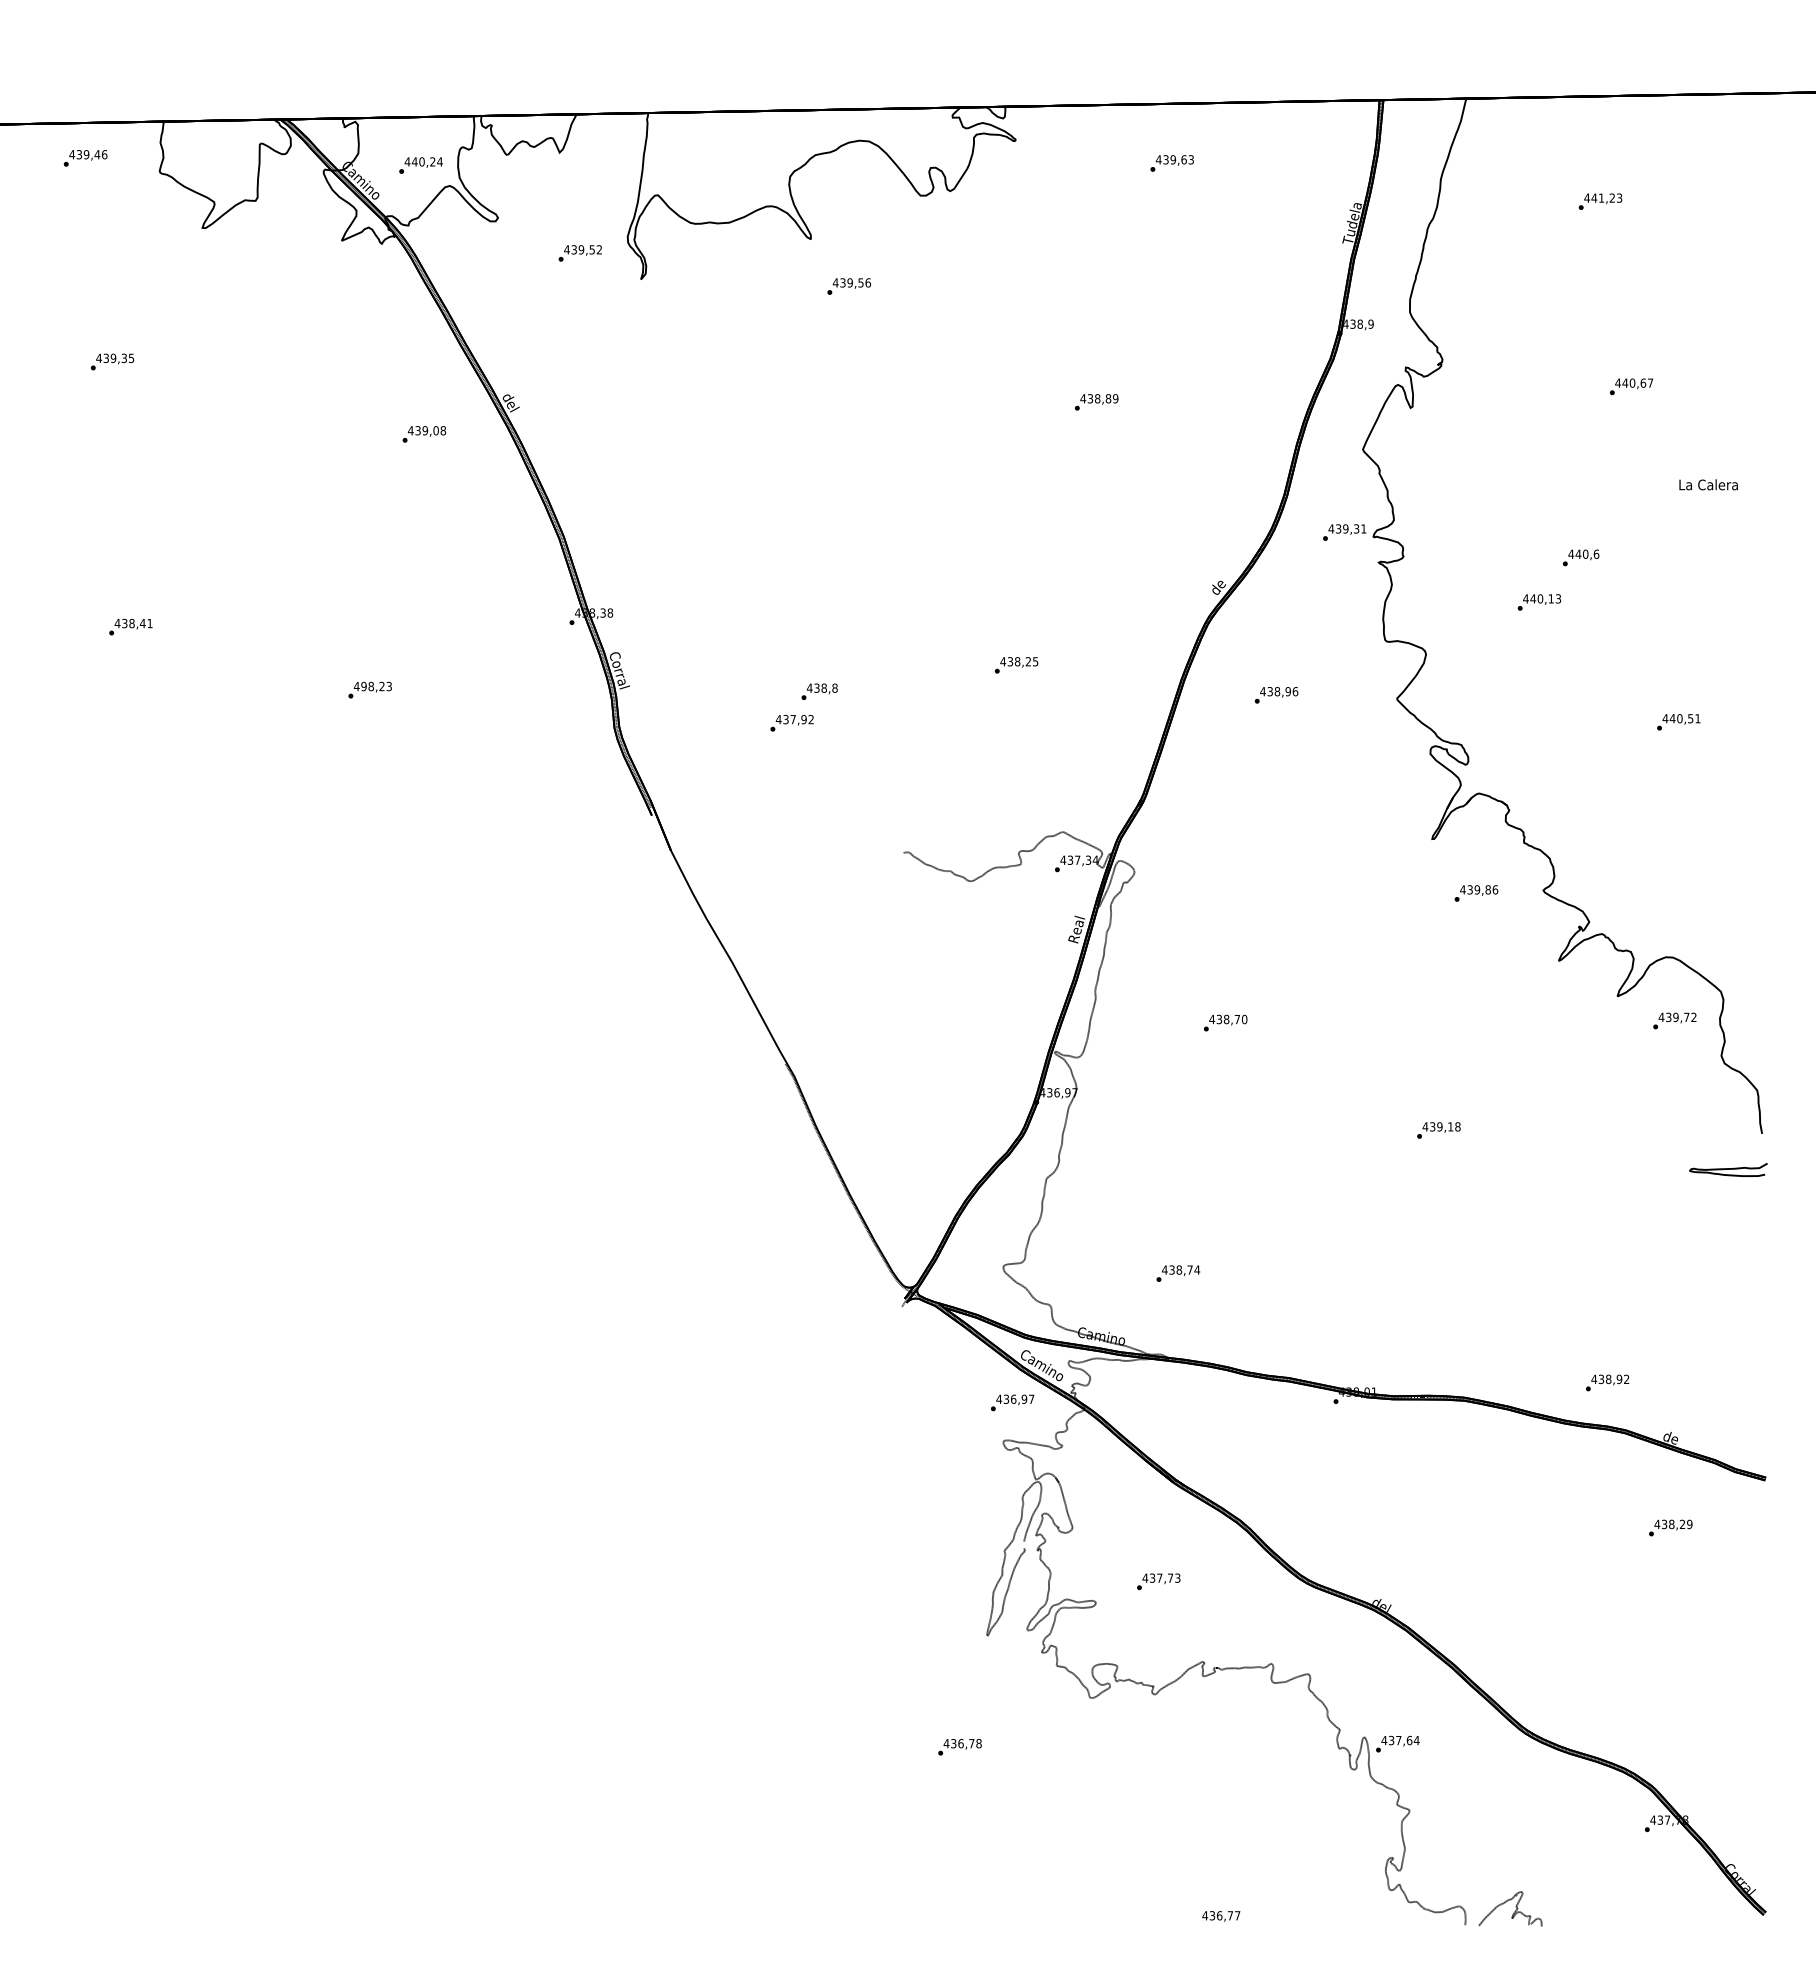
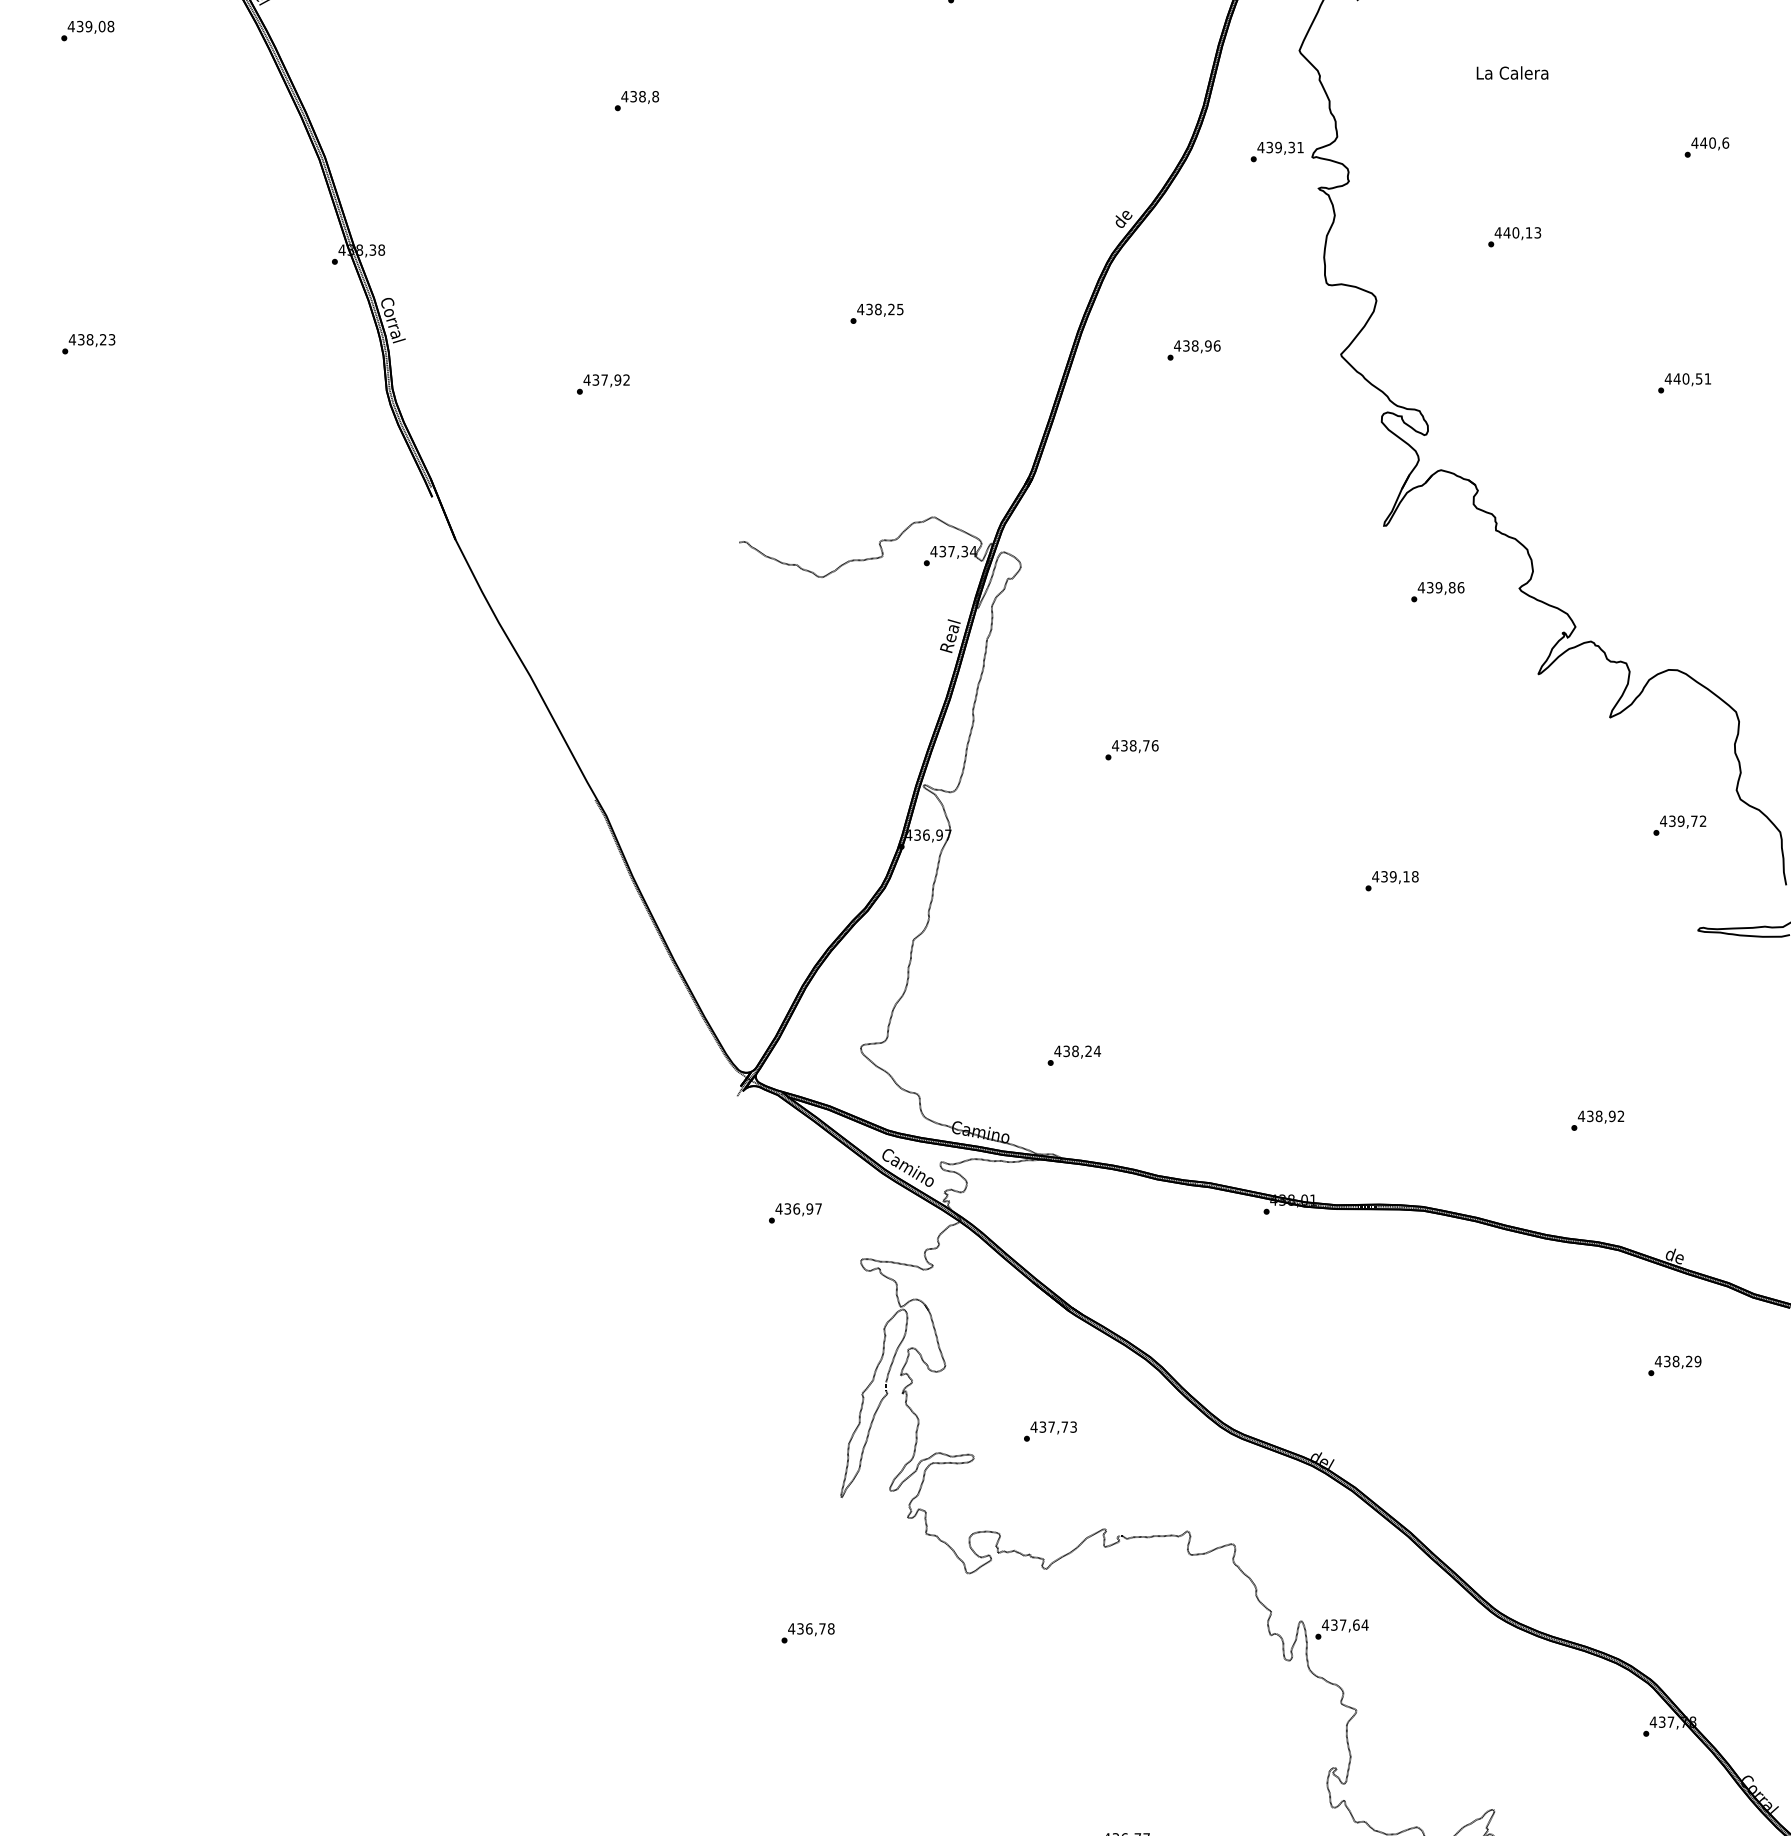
text: (424, 434) -> (87, 31), moved
text: (1708, 484) -> (1512, 72), moved
text: (1581, 557) -> (1707, 147), moved
text: (363, 686) -> (80, 339), 498,23 -> 438,23
text: (819, 691) -> (636, 100), moved
text: (1244, 1018) -> (1155, 744), 438,70 -> 438,76
text: (1674, 1020) -> (1679, 825), moved
text: (1189, 1269) -> (1087, 1050), 438,74 -> 438,24
text: (1607, 1382) -> (1597, 1120), moved
text: (1012, 1402) -> (795, 1212), moved

